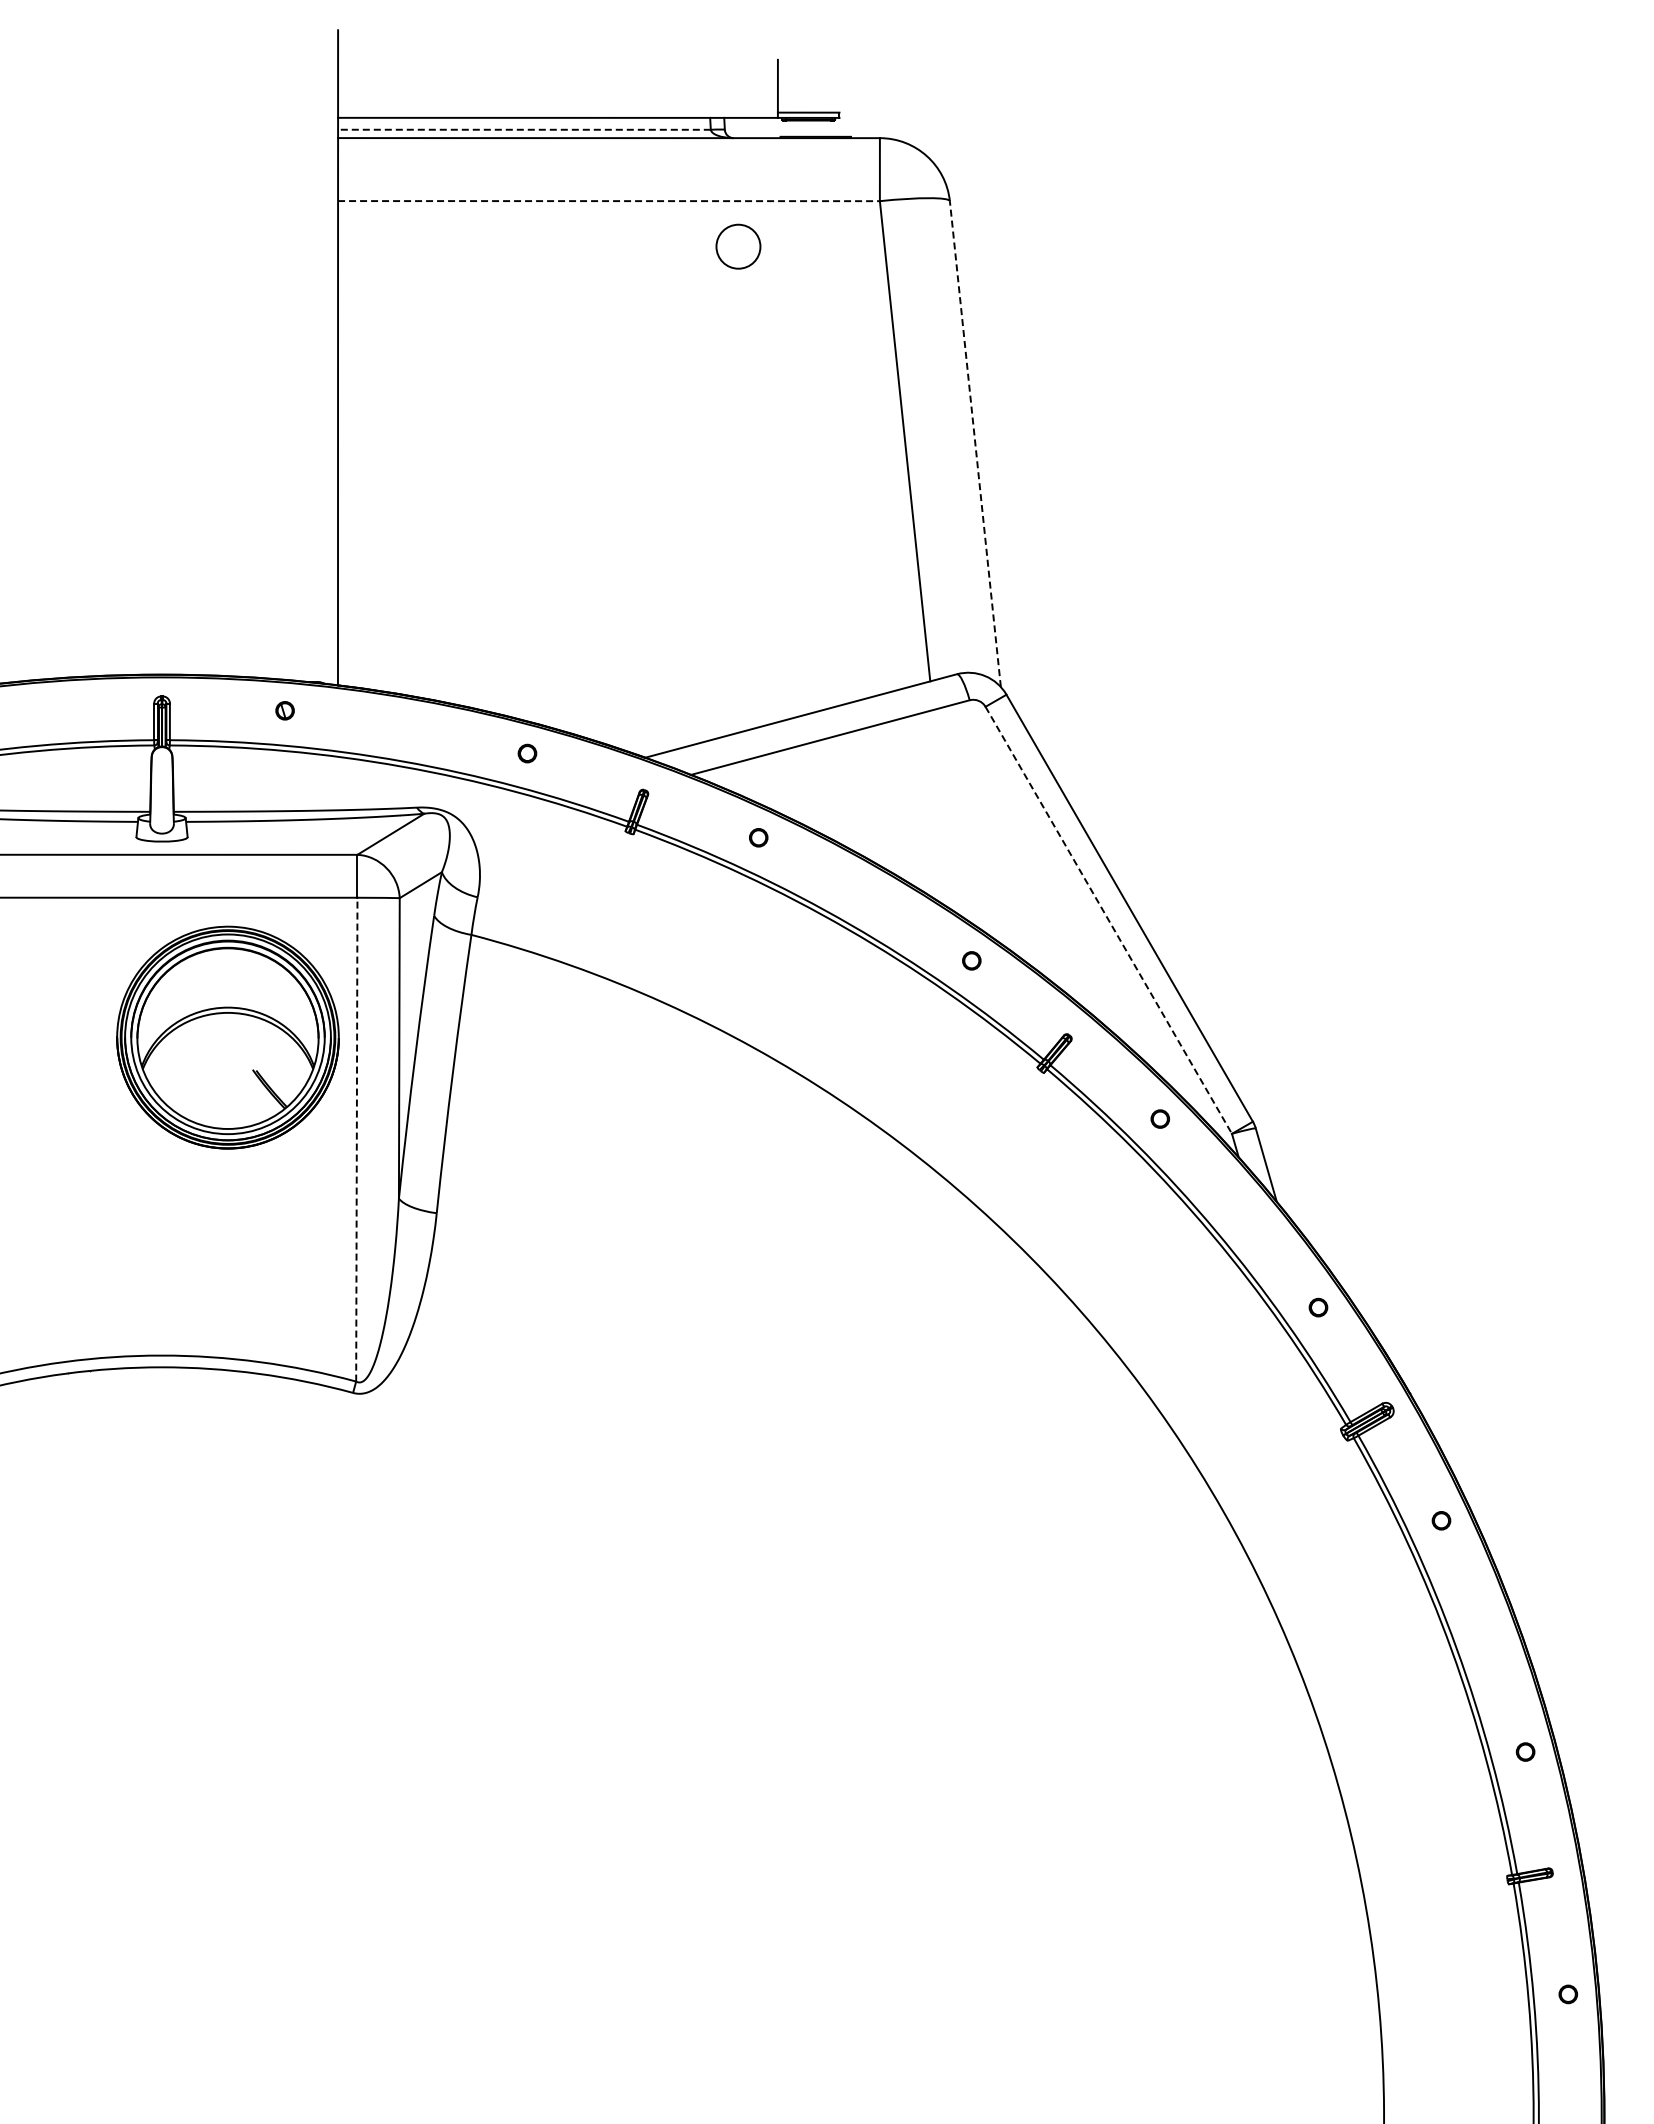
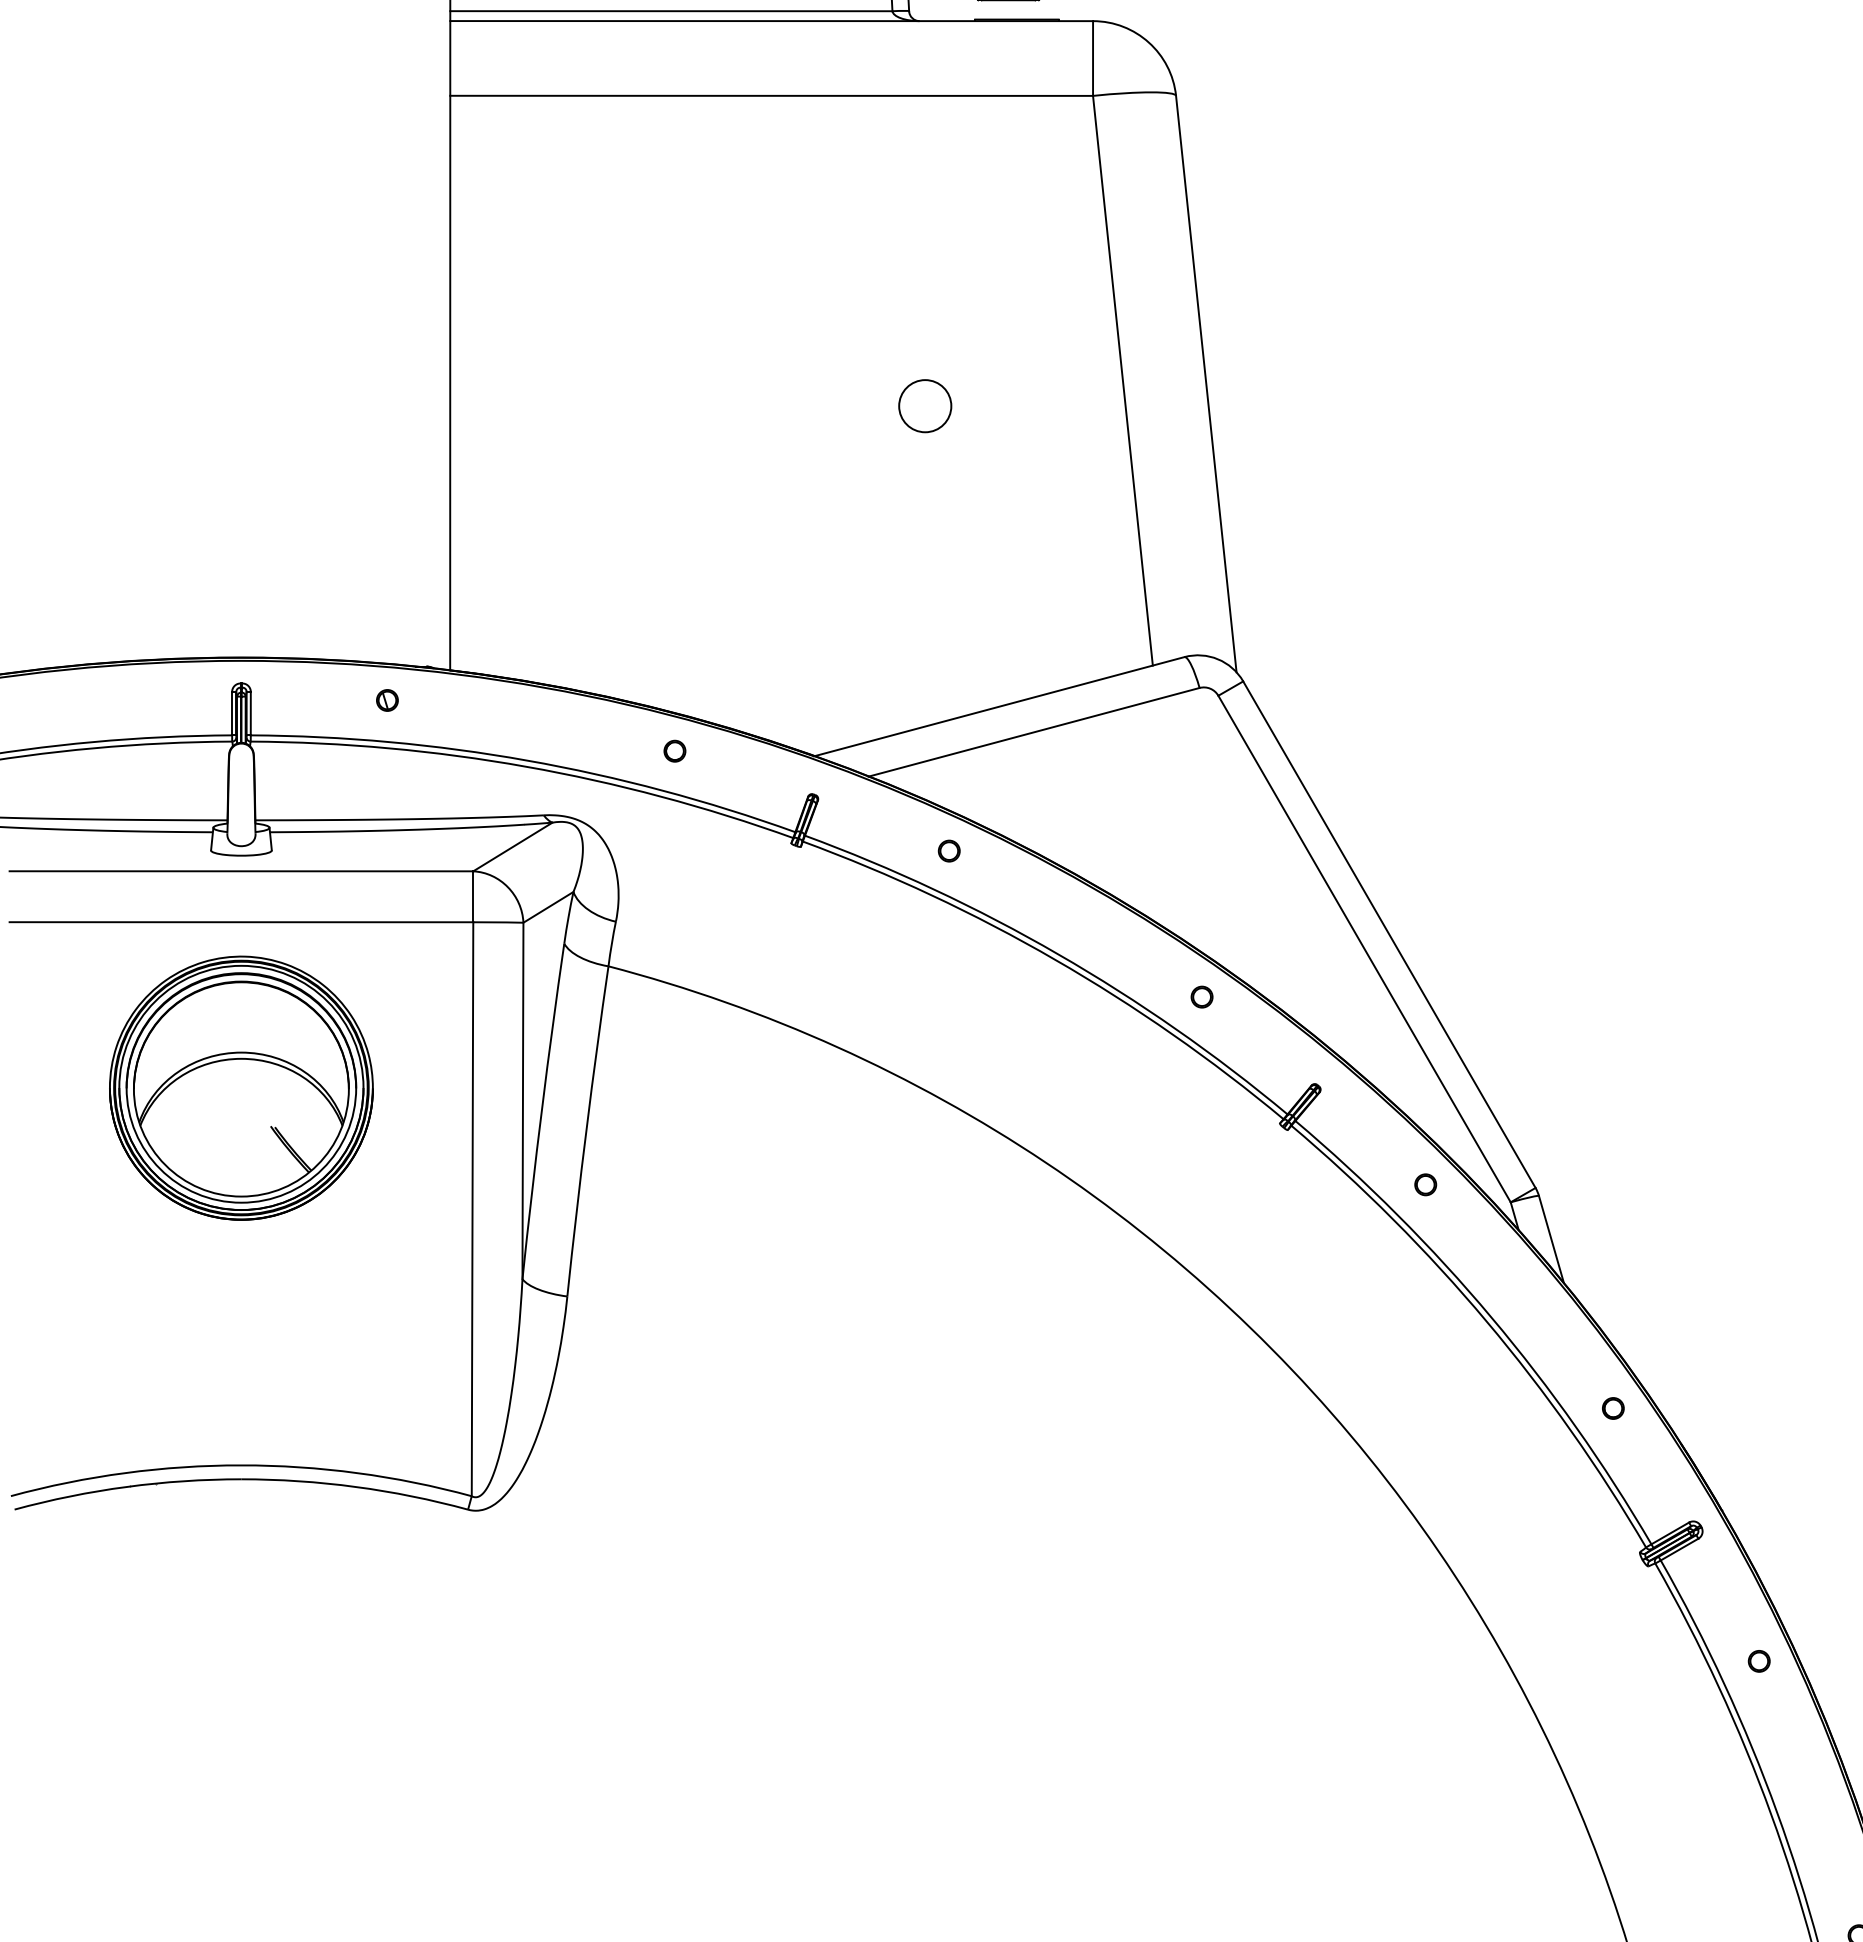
line: (523, 129) -> (670, 10), dashed -> solid
line: (608, 201) -> (771, 96), dashed -> solid
circle: (738, 246) -> (925, 405), moved
line: (975, 443) -> (1206, 383), dashed -> solid
line: (1108, 920) -> (1364, 949), dashed -> solid
part: (227, 1037) -> (240, 1088), moved
line: (356, 1139) -> (472, 1209), dashed -> solid

